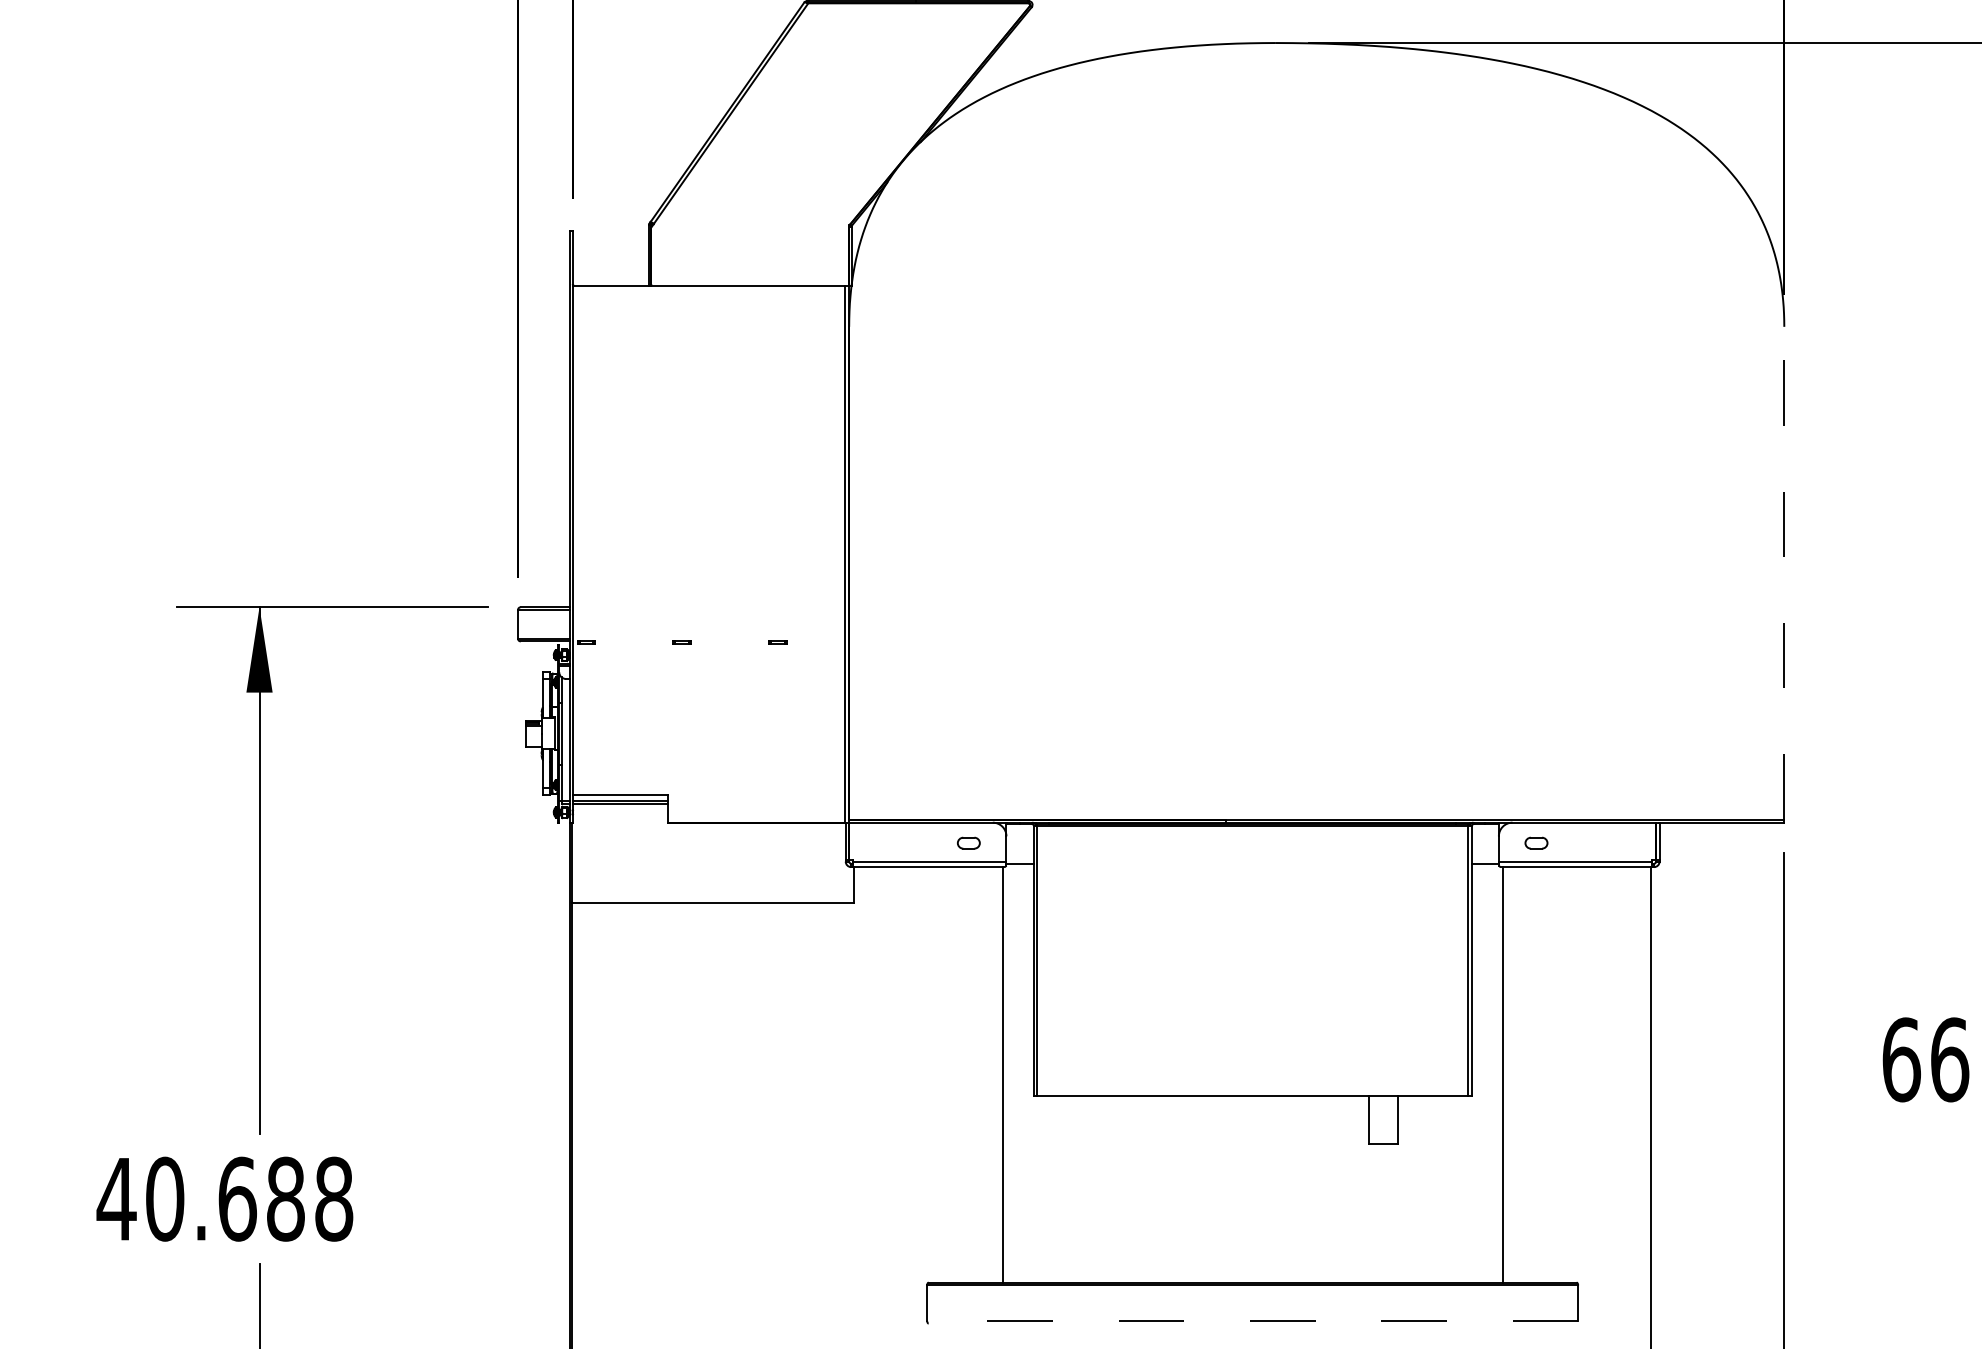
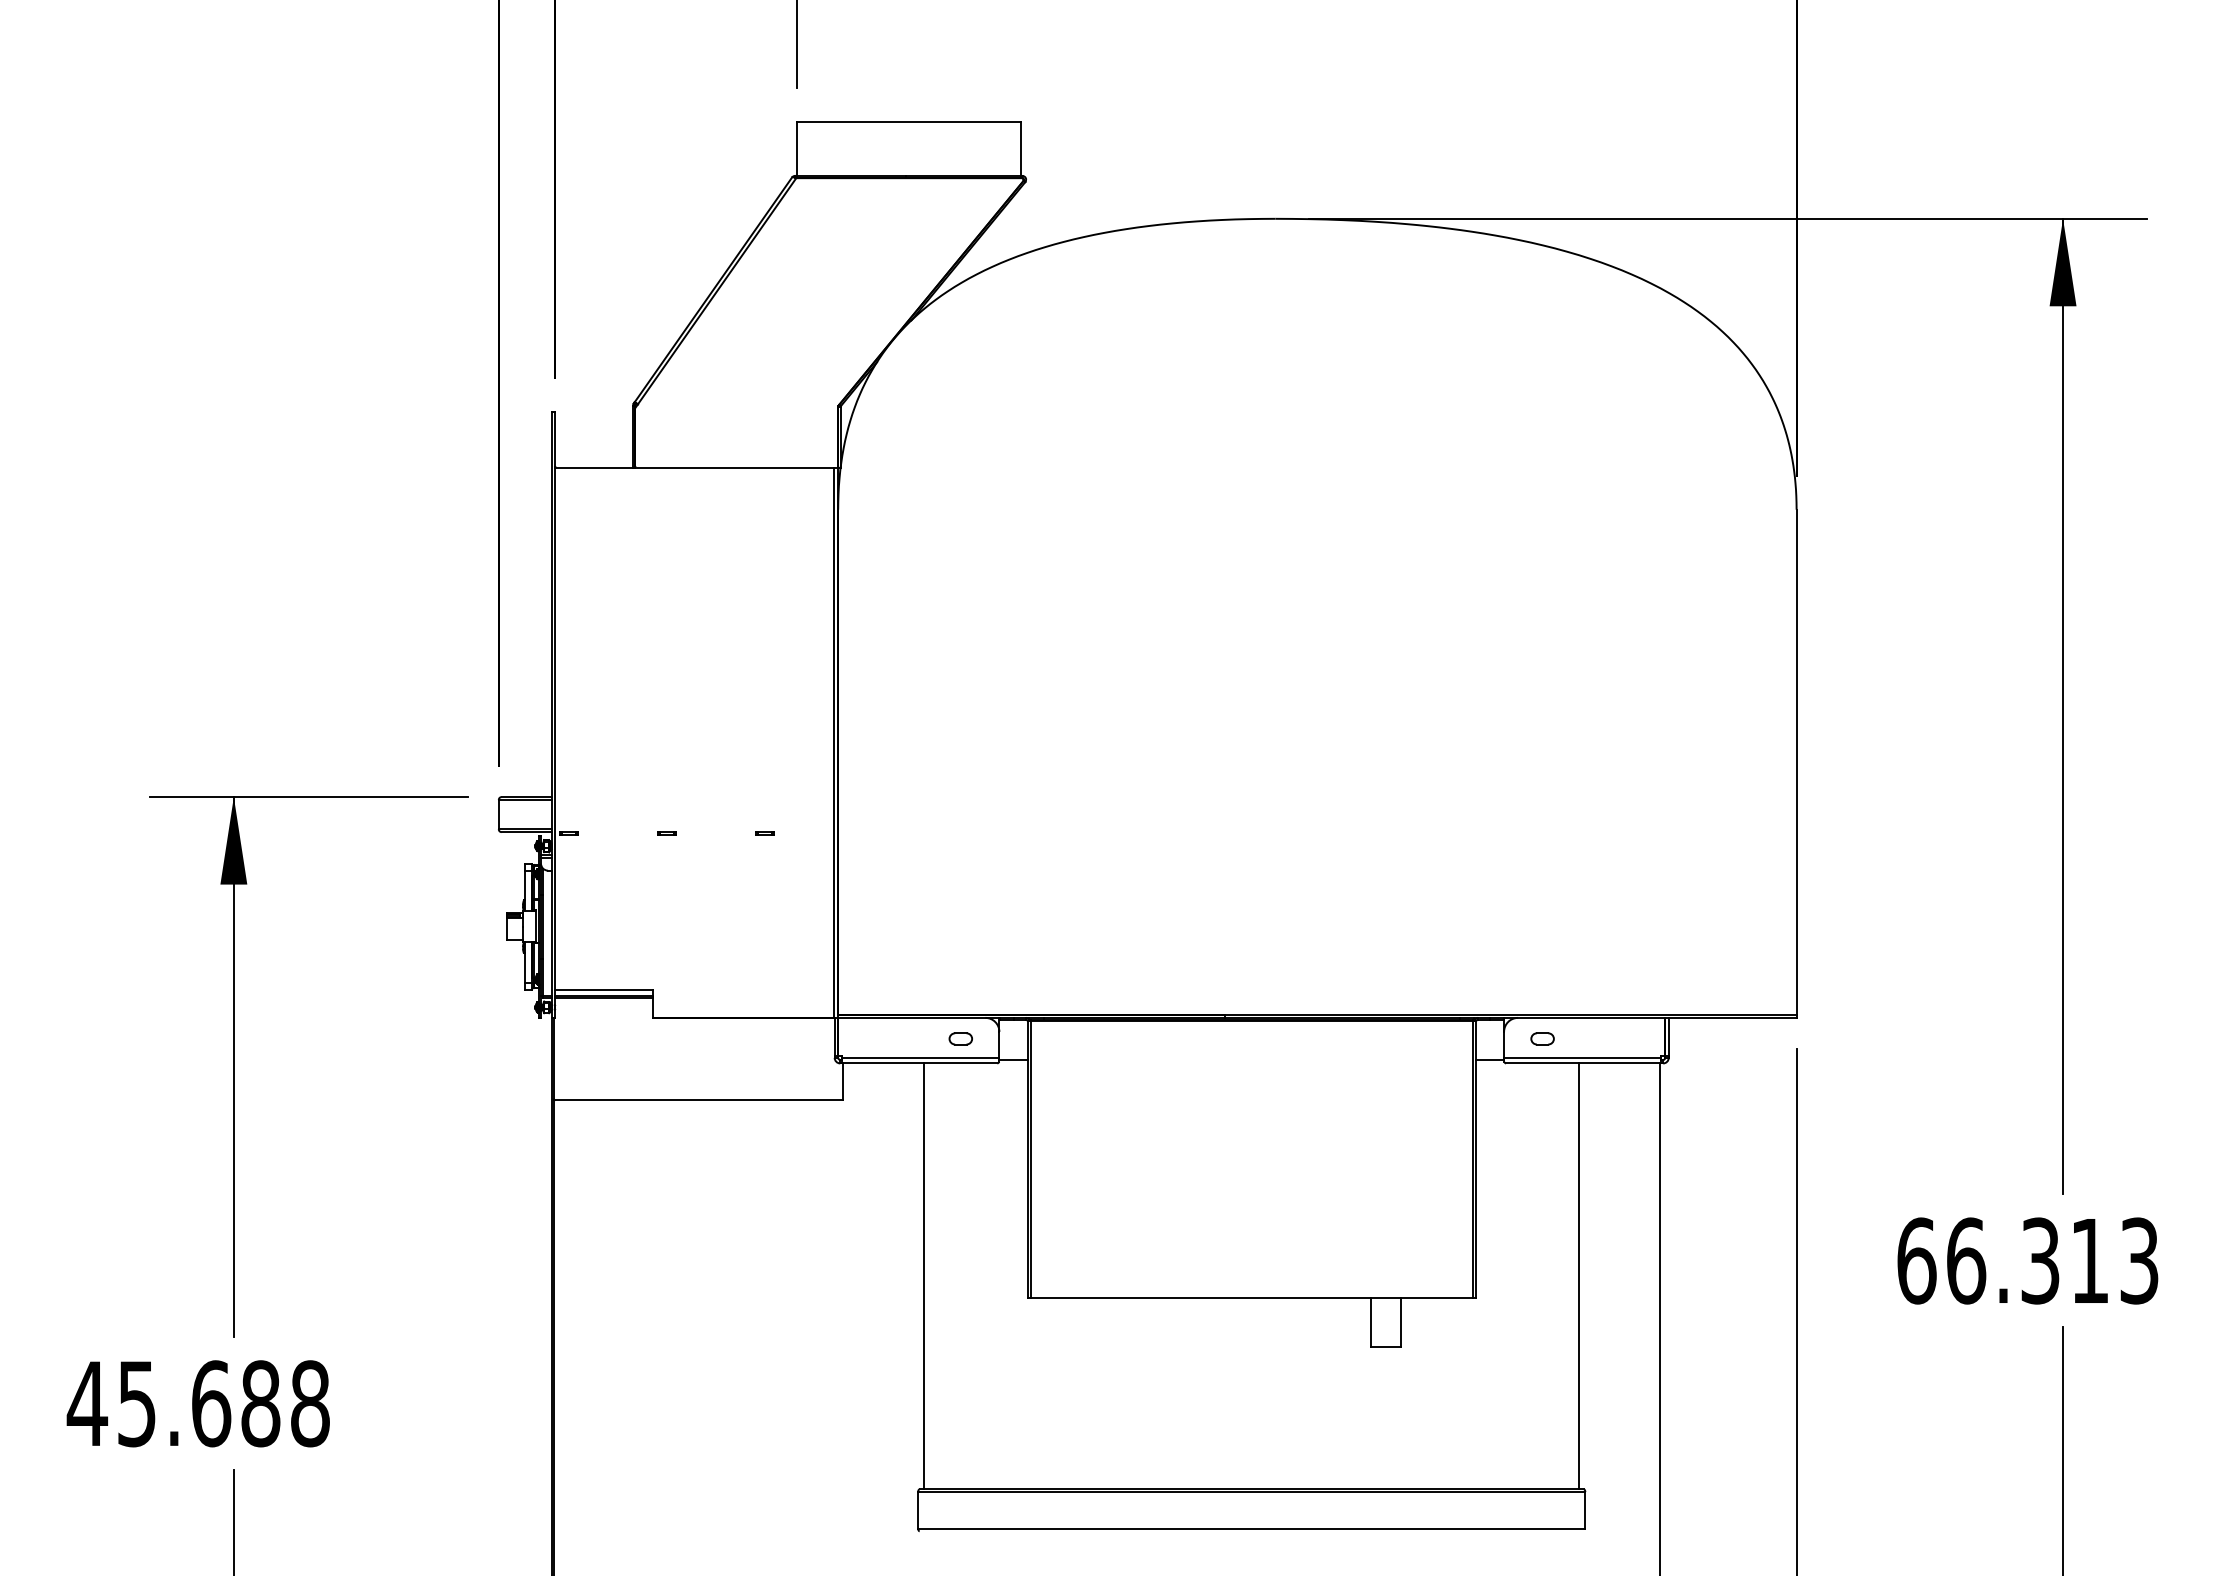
line: (1784, 573) -> (1796, 762), dashed -> solid
line: (1003, 1074) -> (924, 1276), moved
line: (1503, 1074) -> (1579, 1276), moved
text: (164, 1198) -> (136, 1403), 40.688 -> 45.688
line: (1252, 1320) -> (1251, 1528), dashed -> solid

